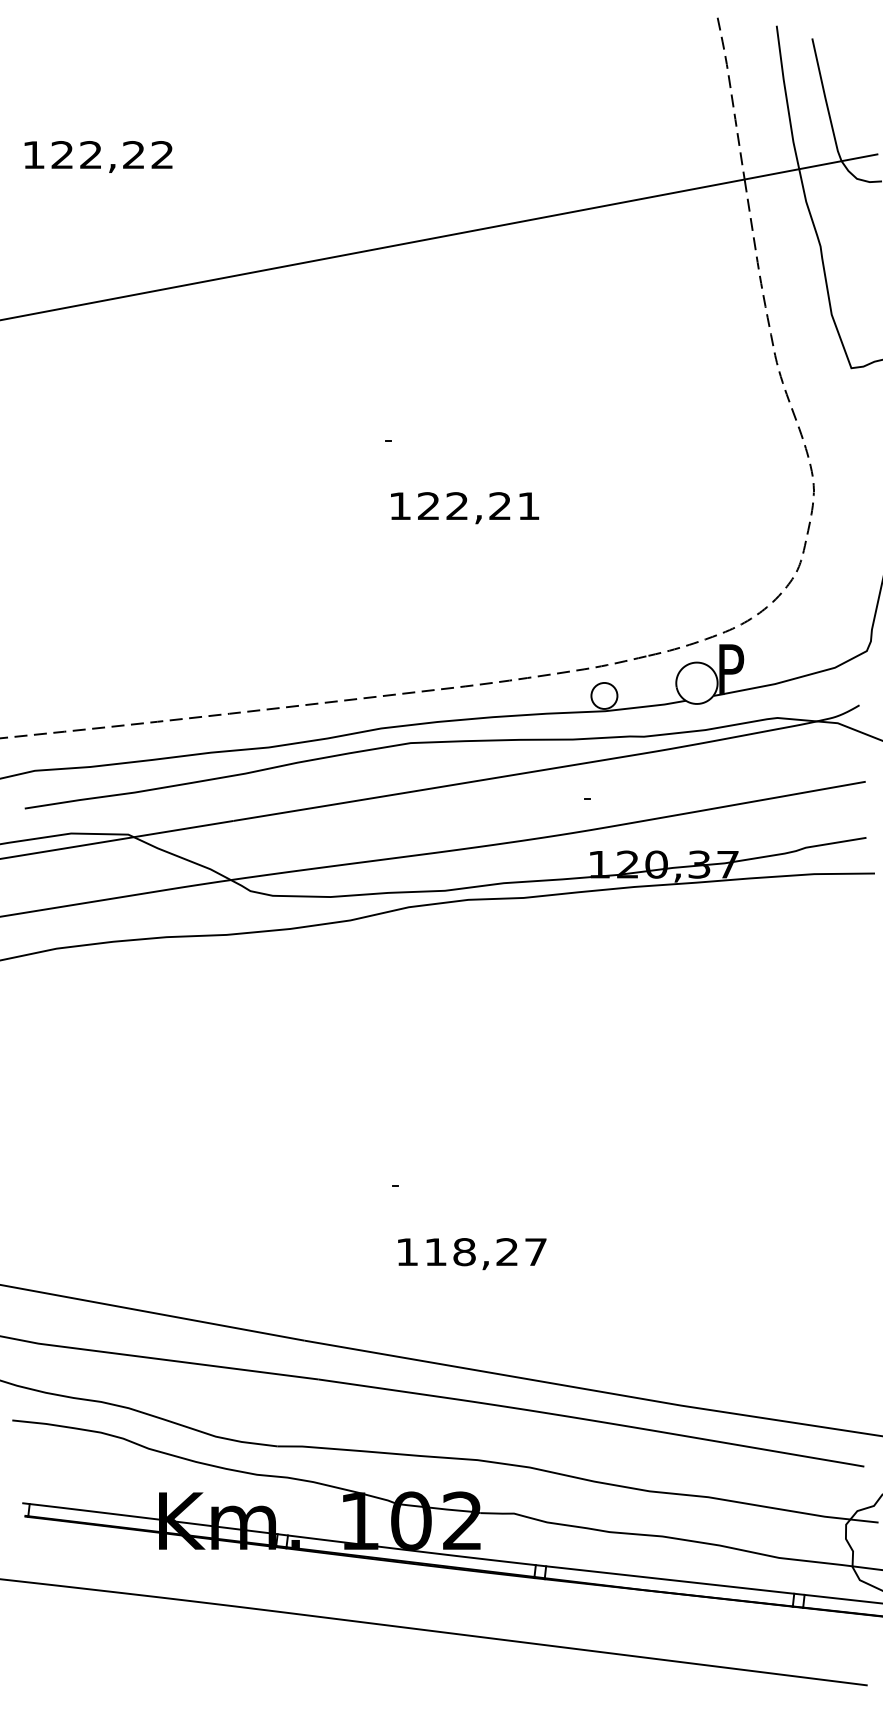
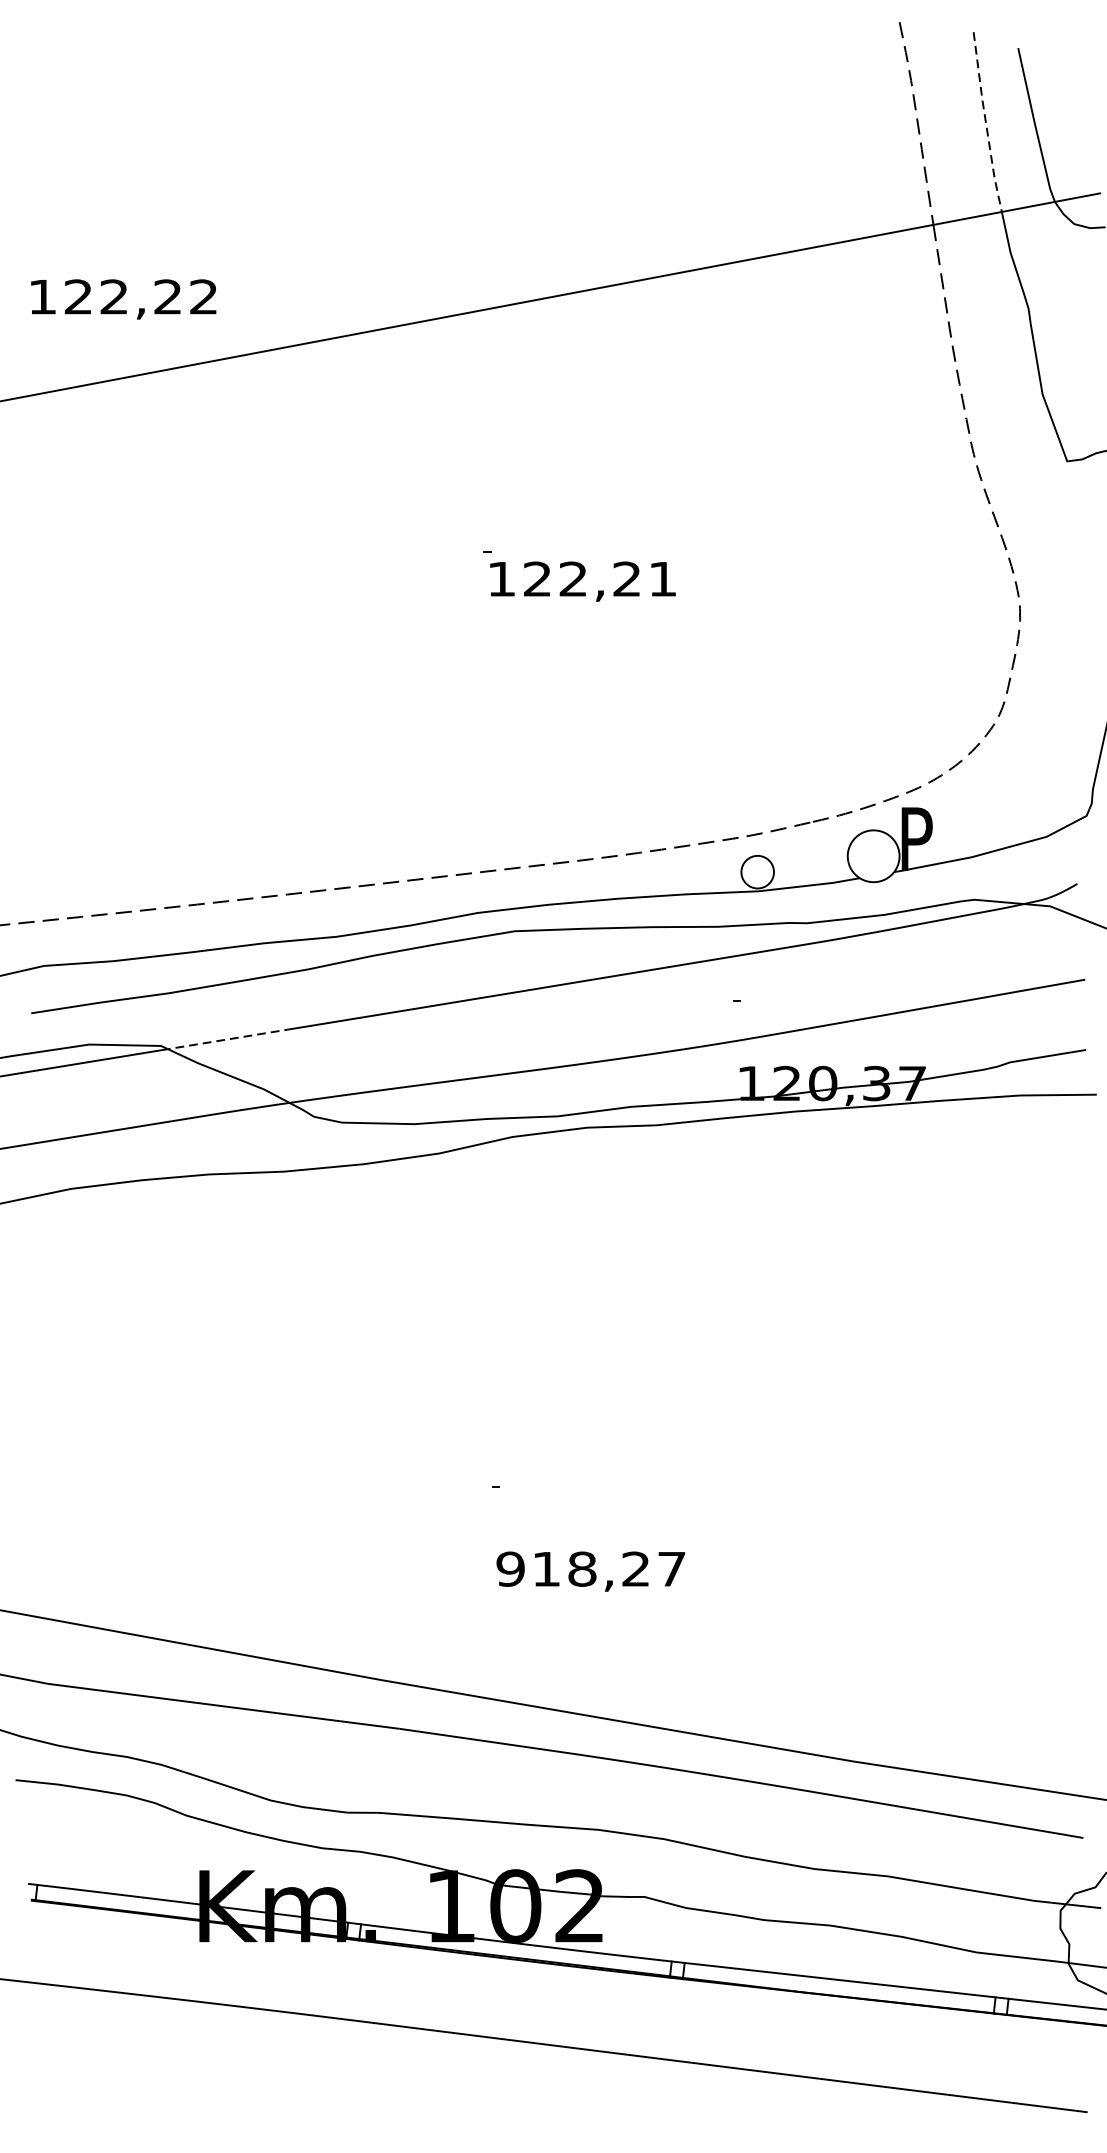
line: (786, 98) -> (985, 123), solid -> dashed
text: (98, 156) -> (123, 298), moved
text: (465, 508) -> (583, 582), moved
line: (183, 829) -> (230, 1039), solid -> dashed
text: (407, 1252) -> (510, 1569), 118,27 -> 918,27

